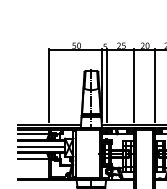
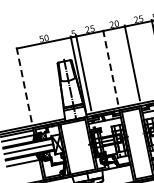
line: (49, 84) -> (24, 83), solid -> dashed
line: (133, 84) -> (110, 66), solid -> dashed

